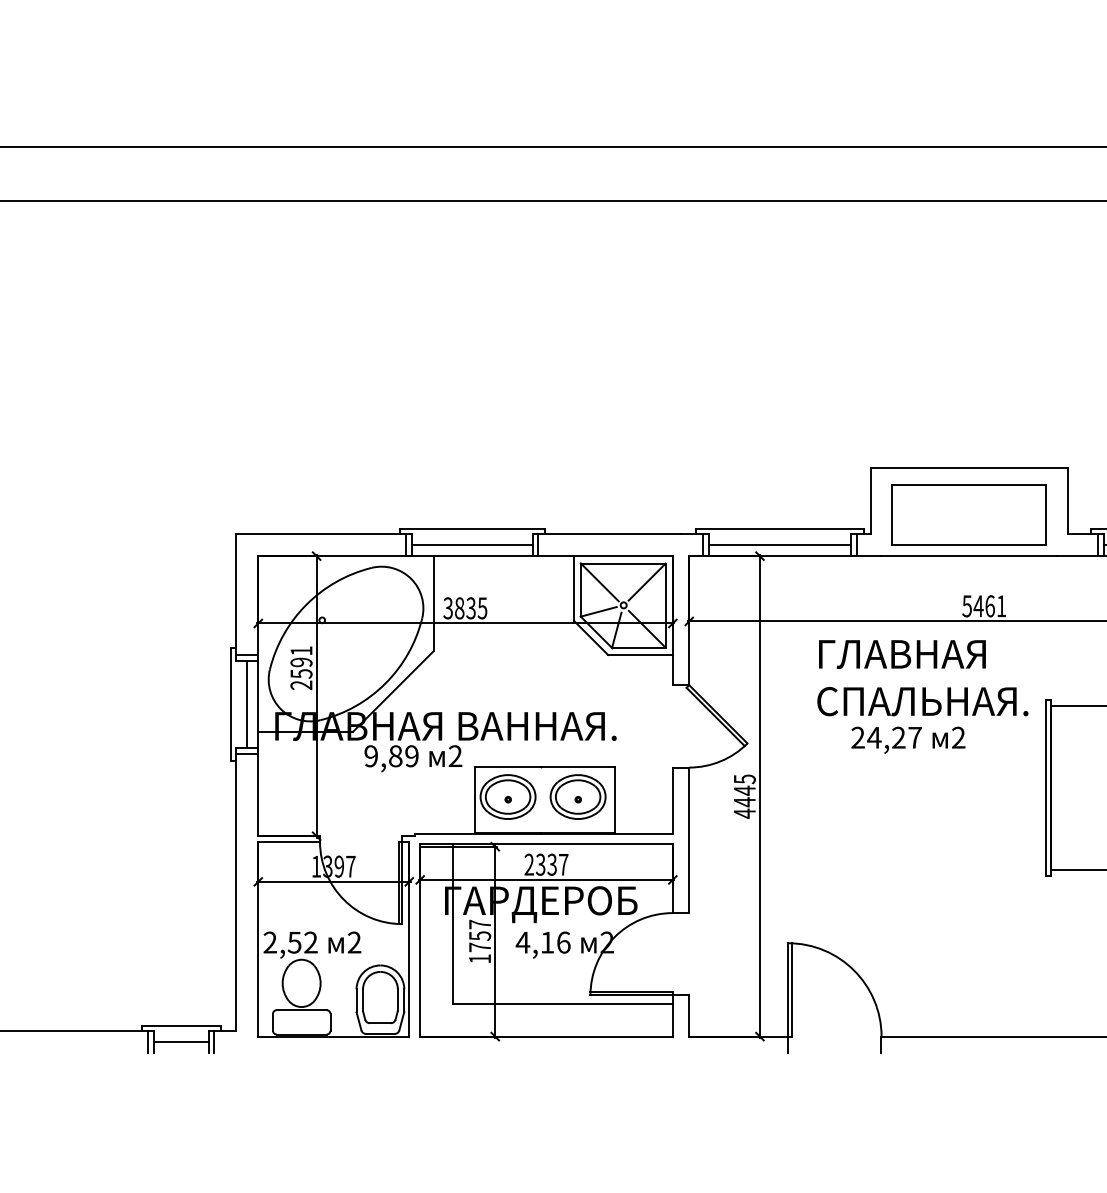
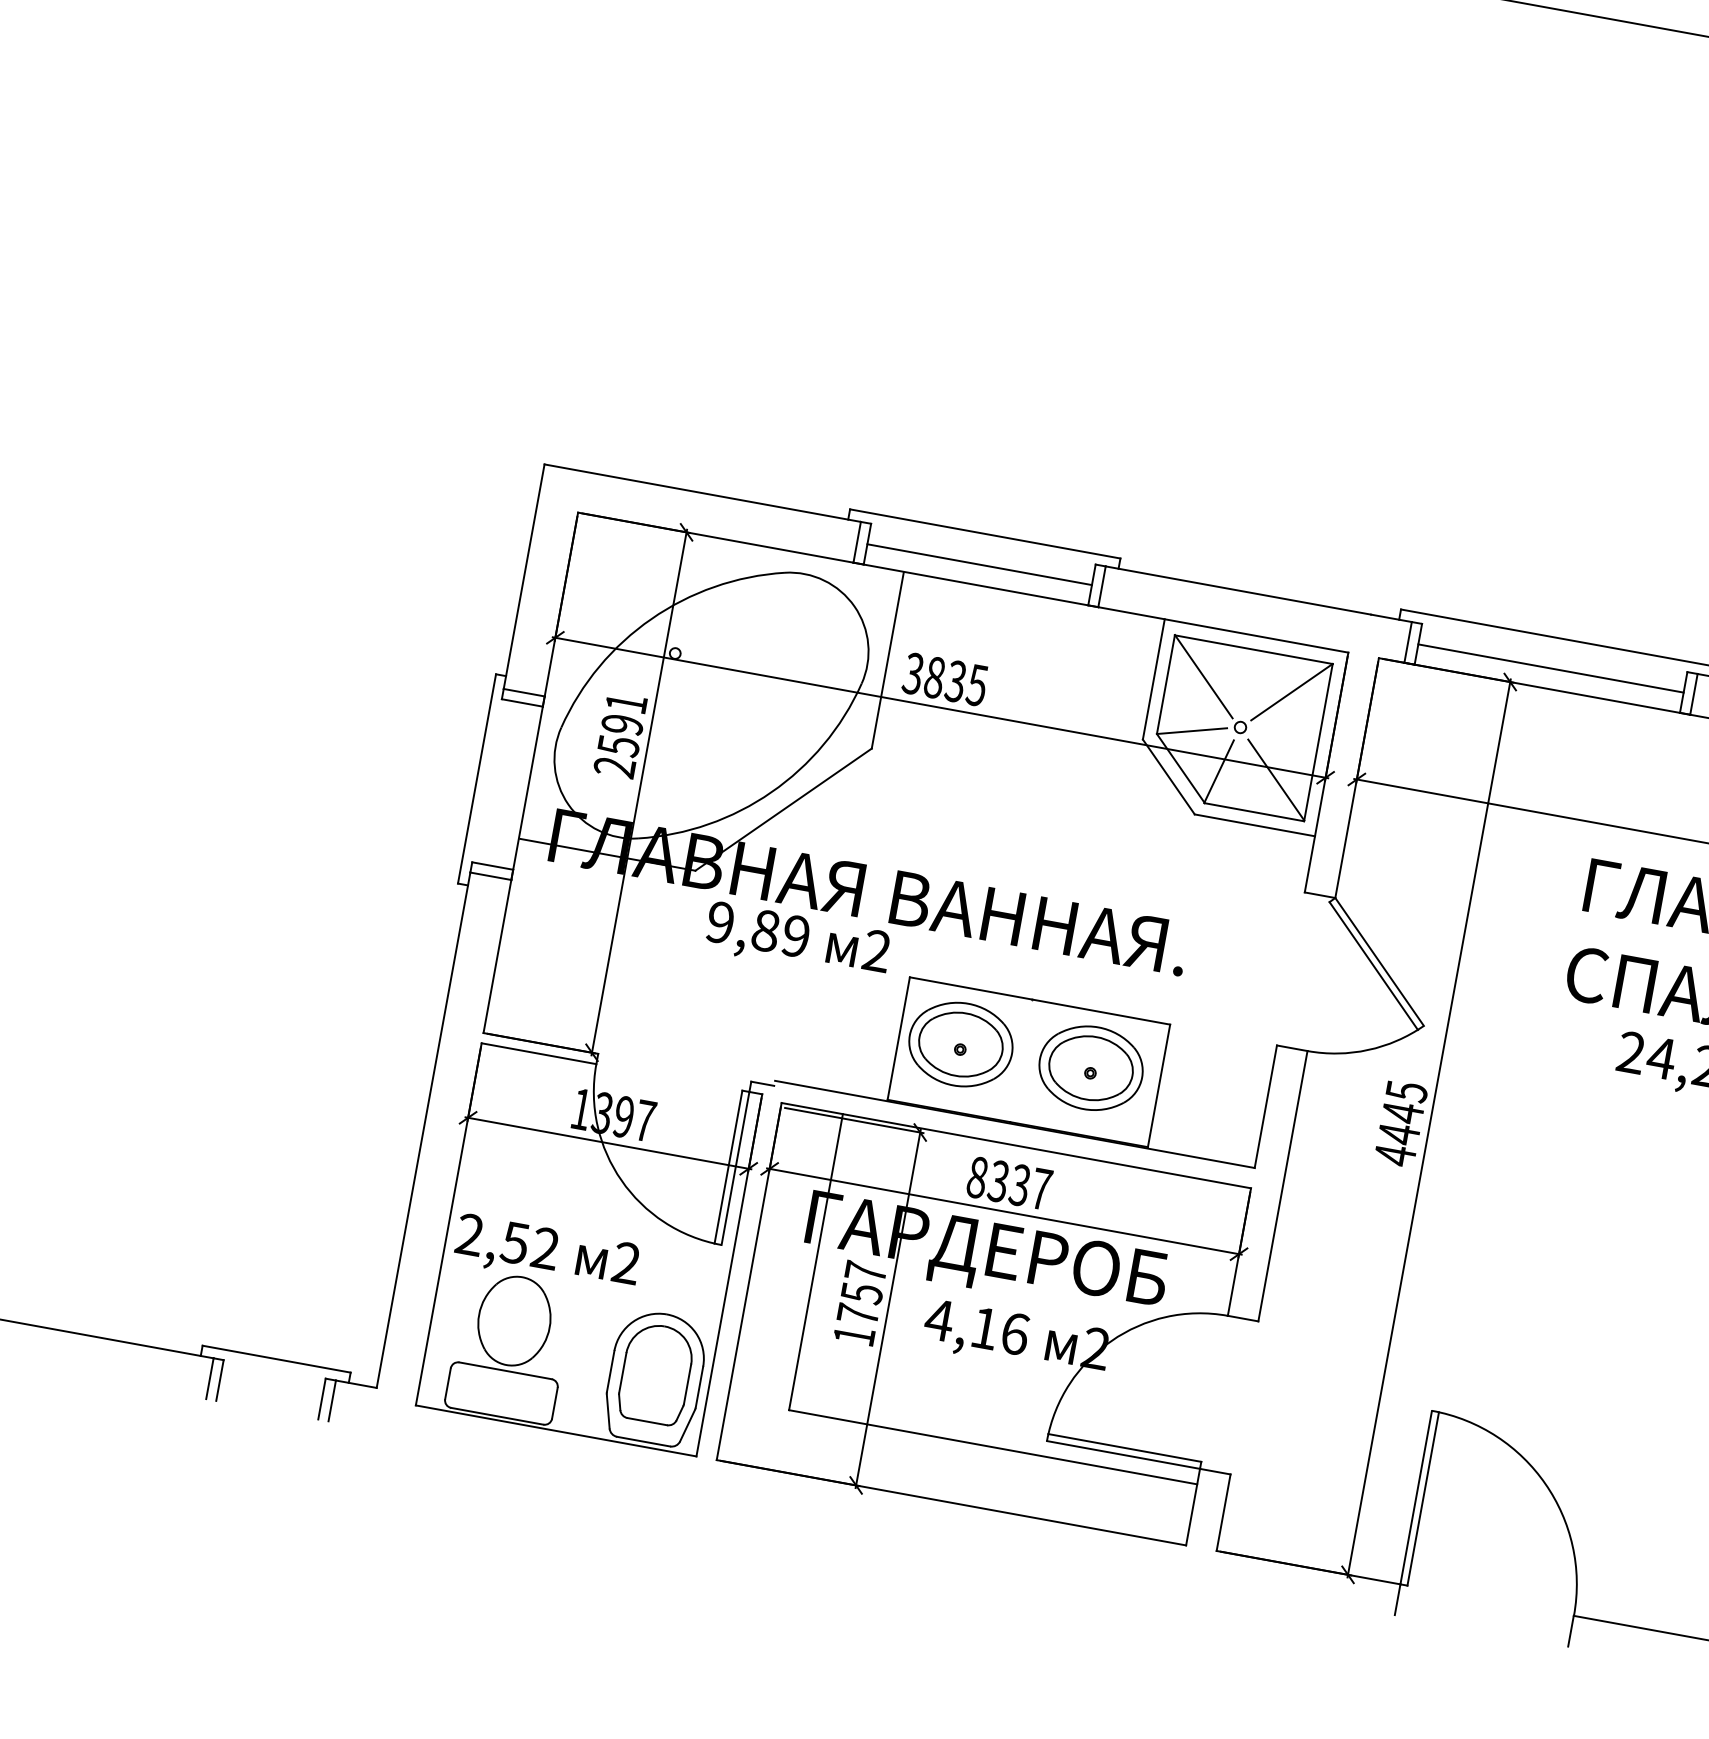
line: (247, 704) -> (507, 784), removed
text: (529, 864) -> (977, 1177), 2337 -> 8337
line: (180, 1042) -> (269, 1390), removed

